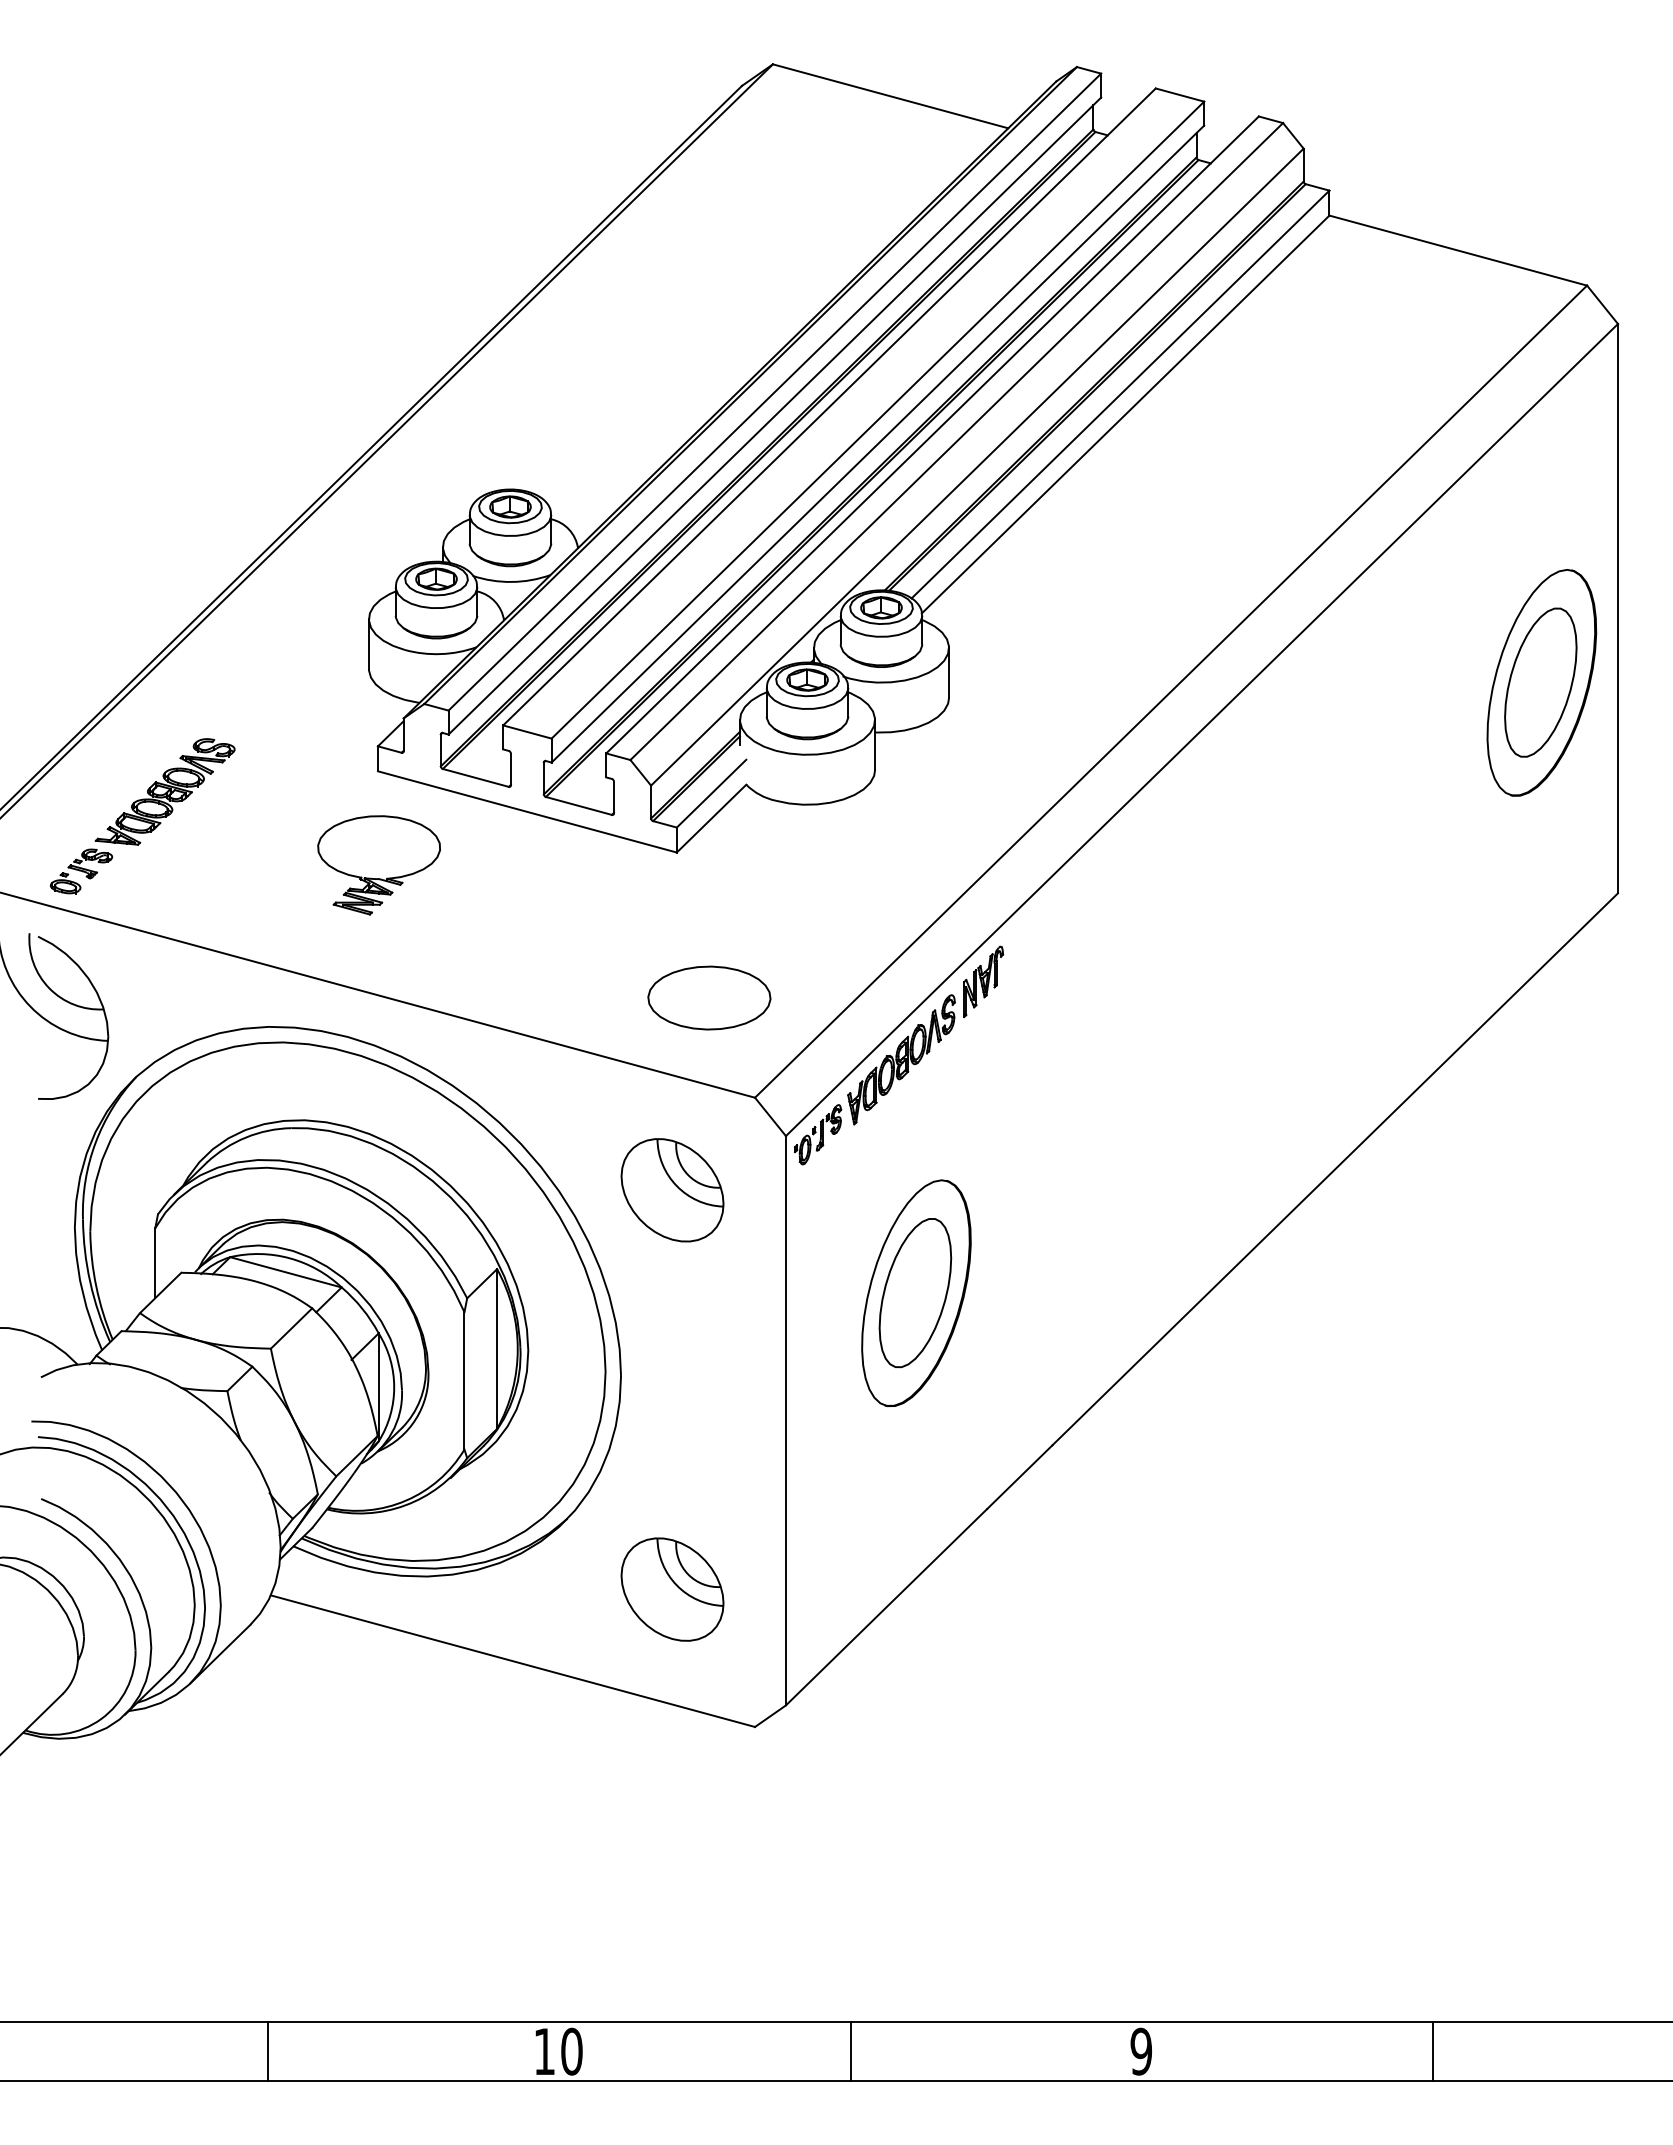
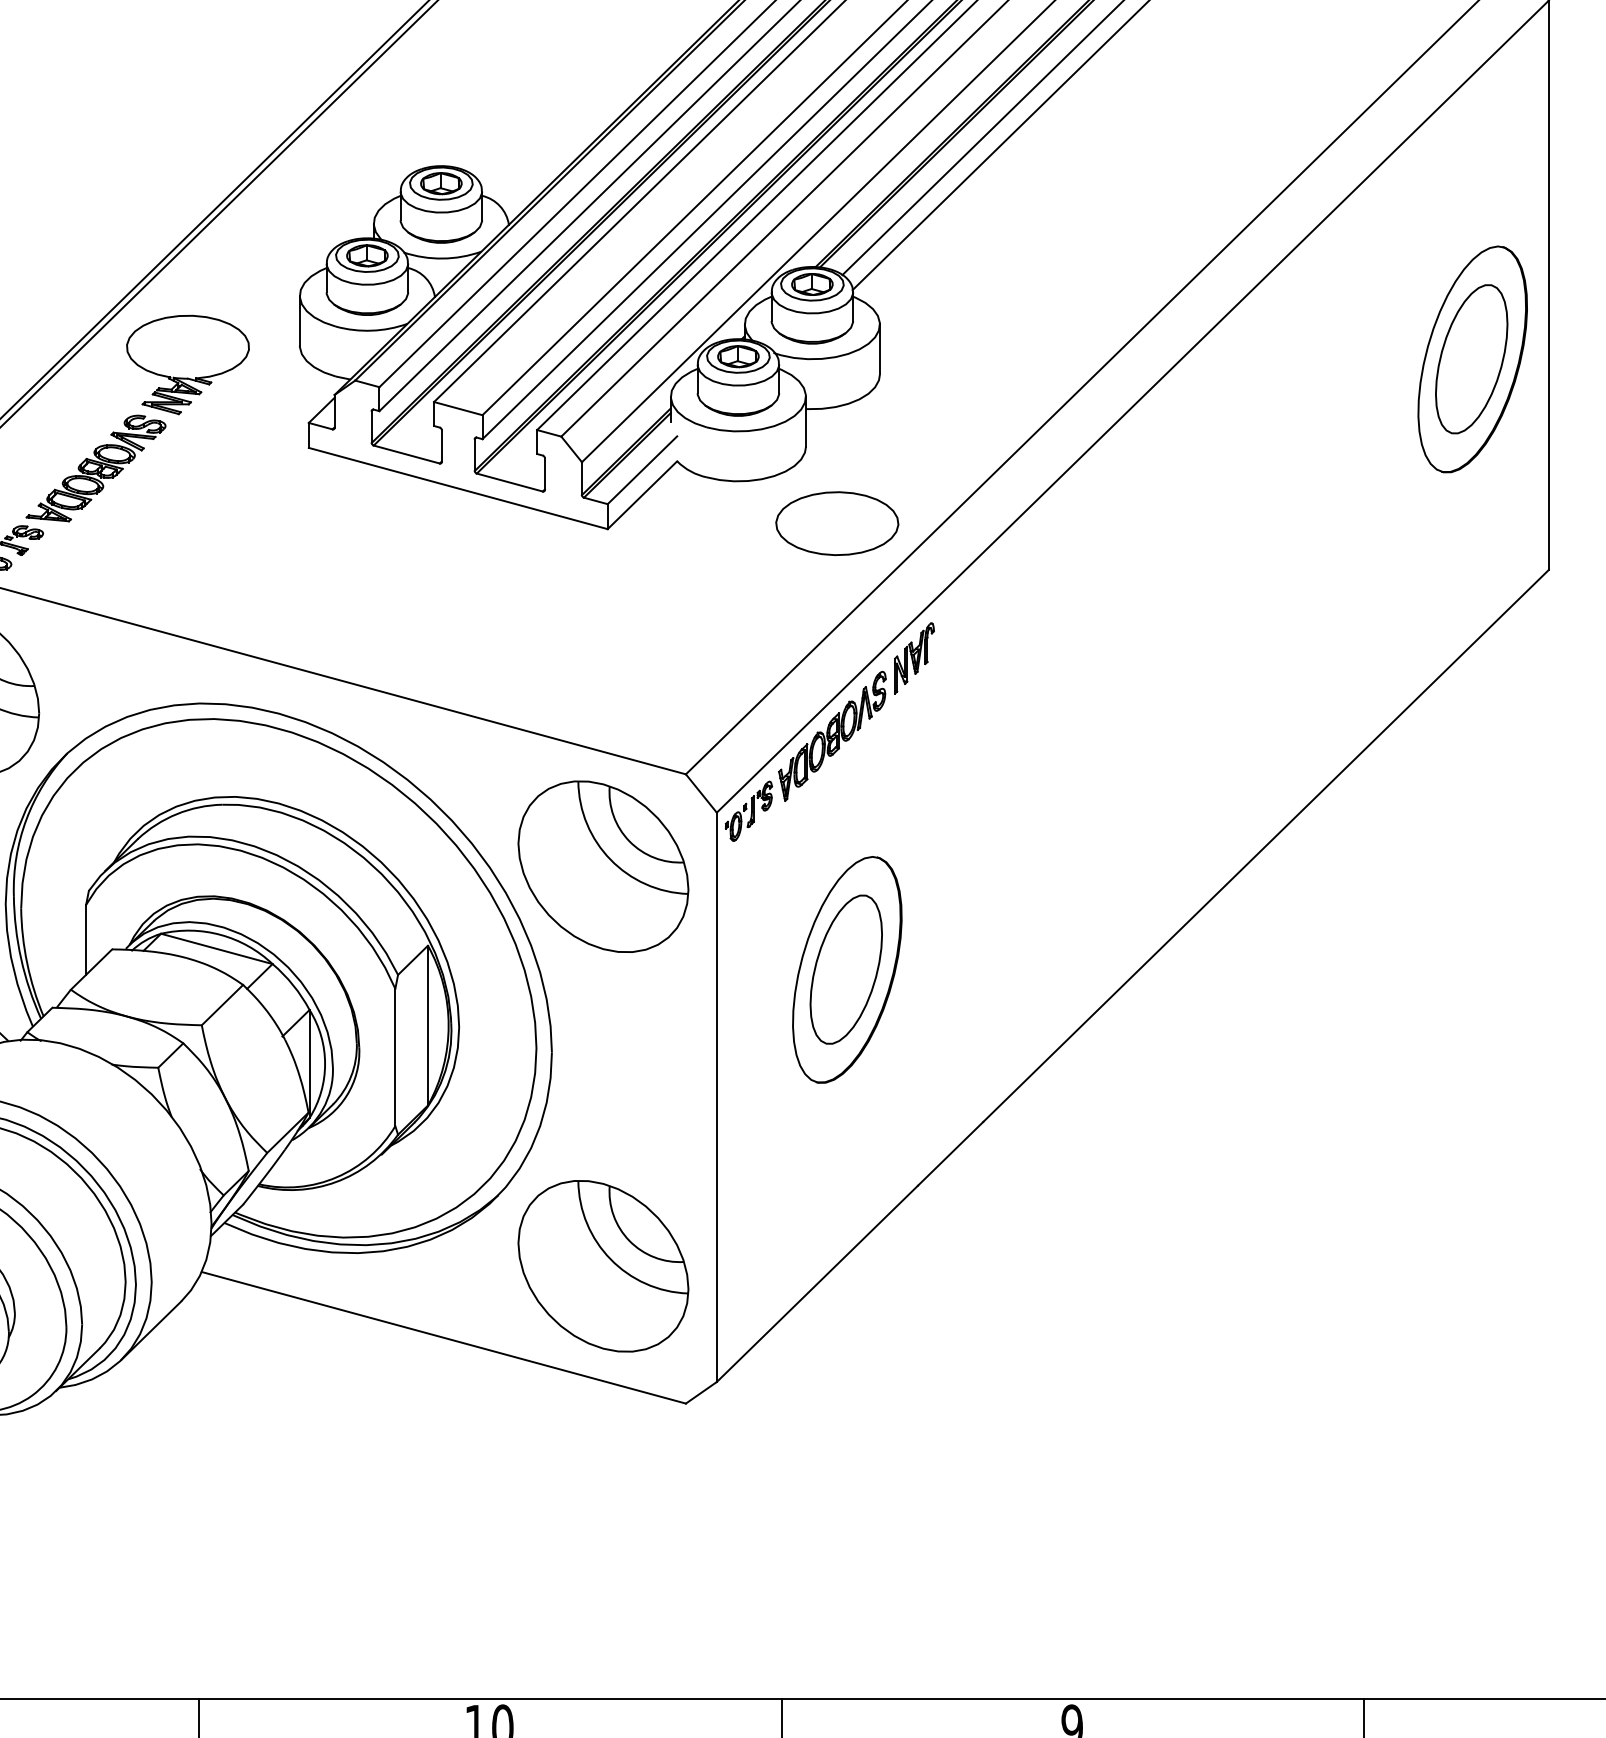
part: (378, 865) -> (187, 365), moved
part: (709, 997) -> (837, 523), moved
part: (672, 1190) -> (603, 867), size x1.67
part: (672, 1589) -> (603, 1266), size x1.67

